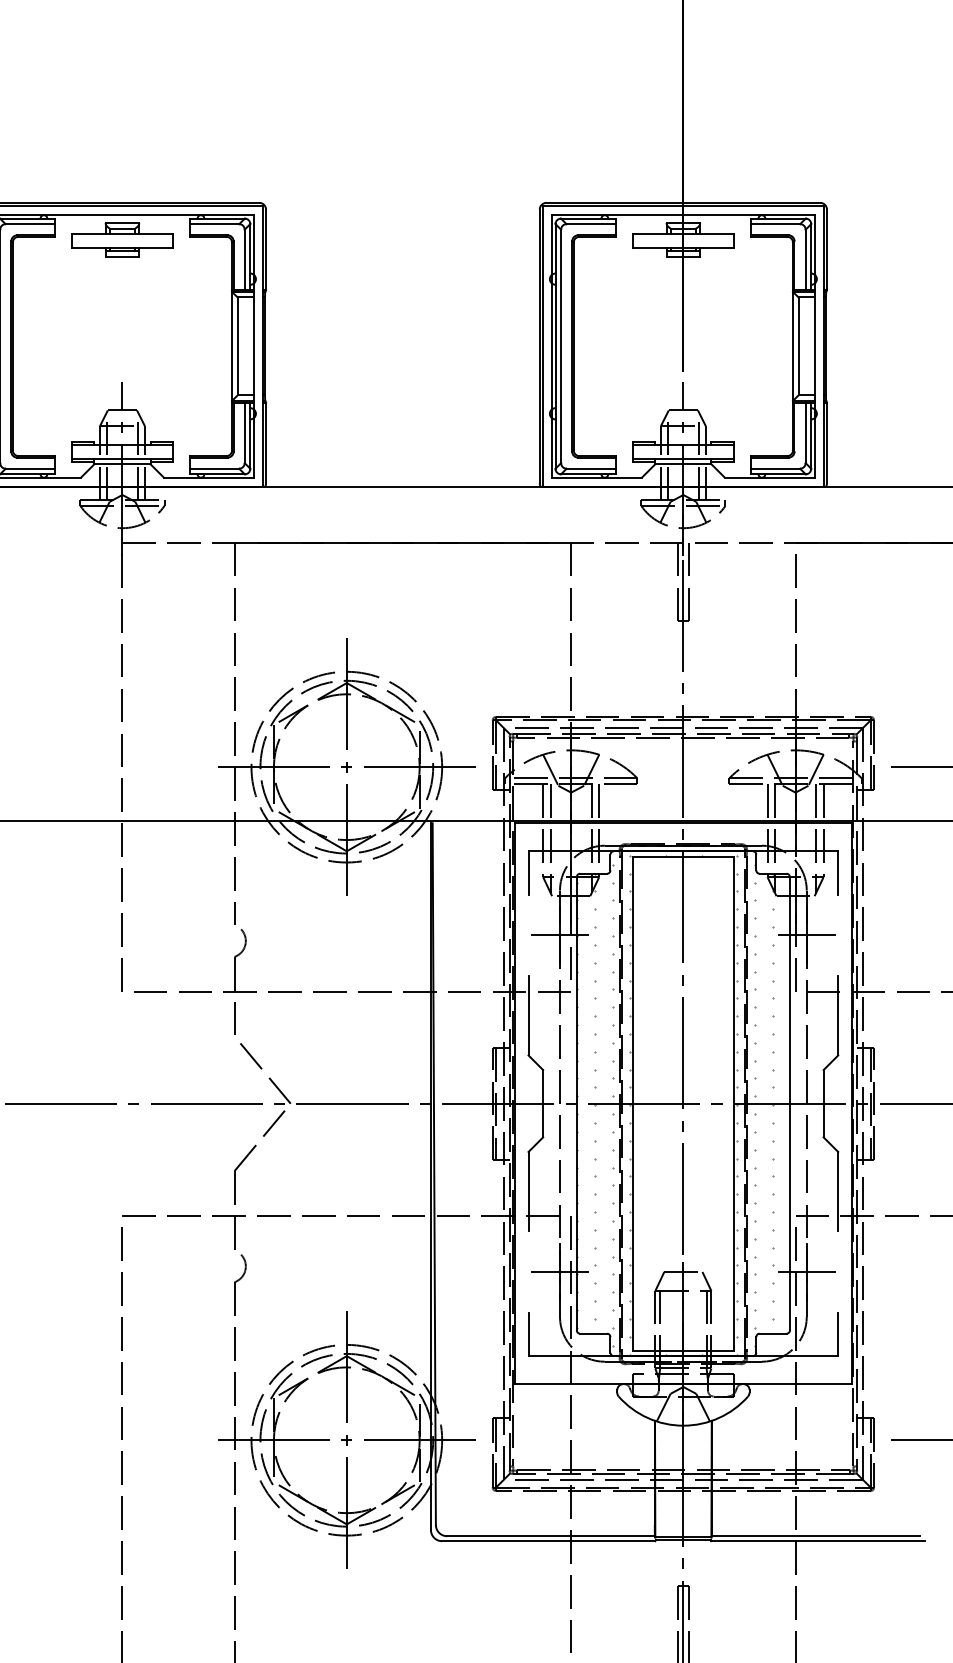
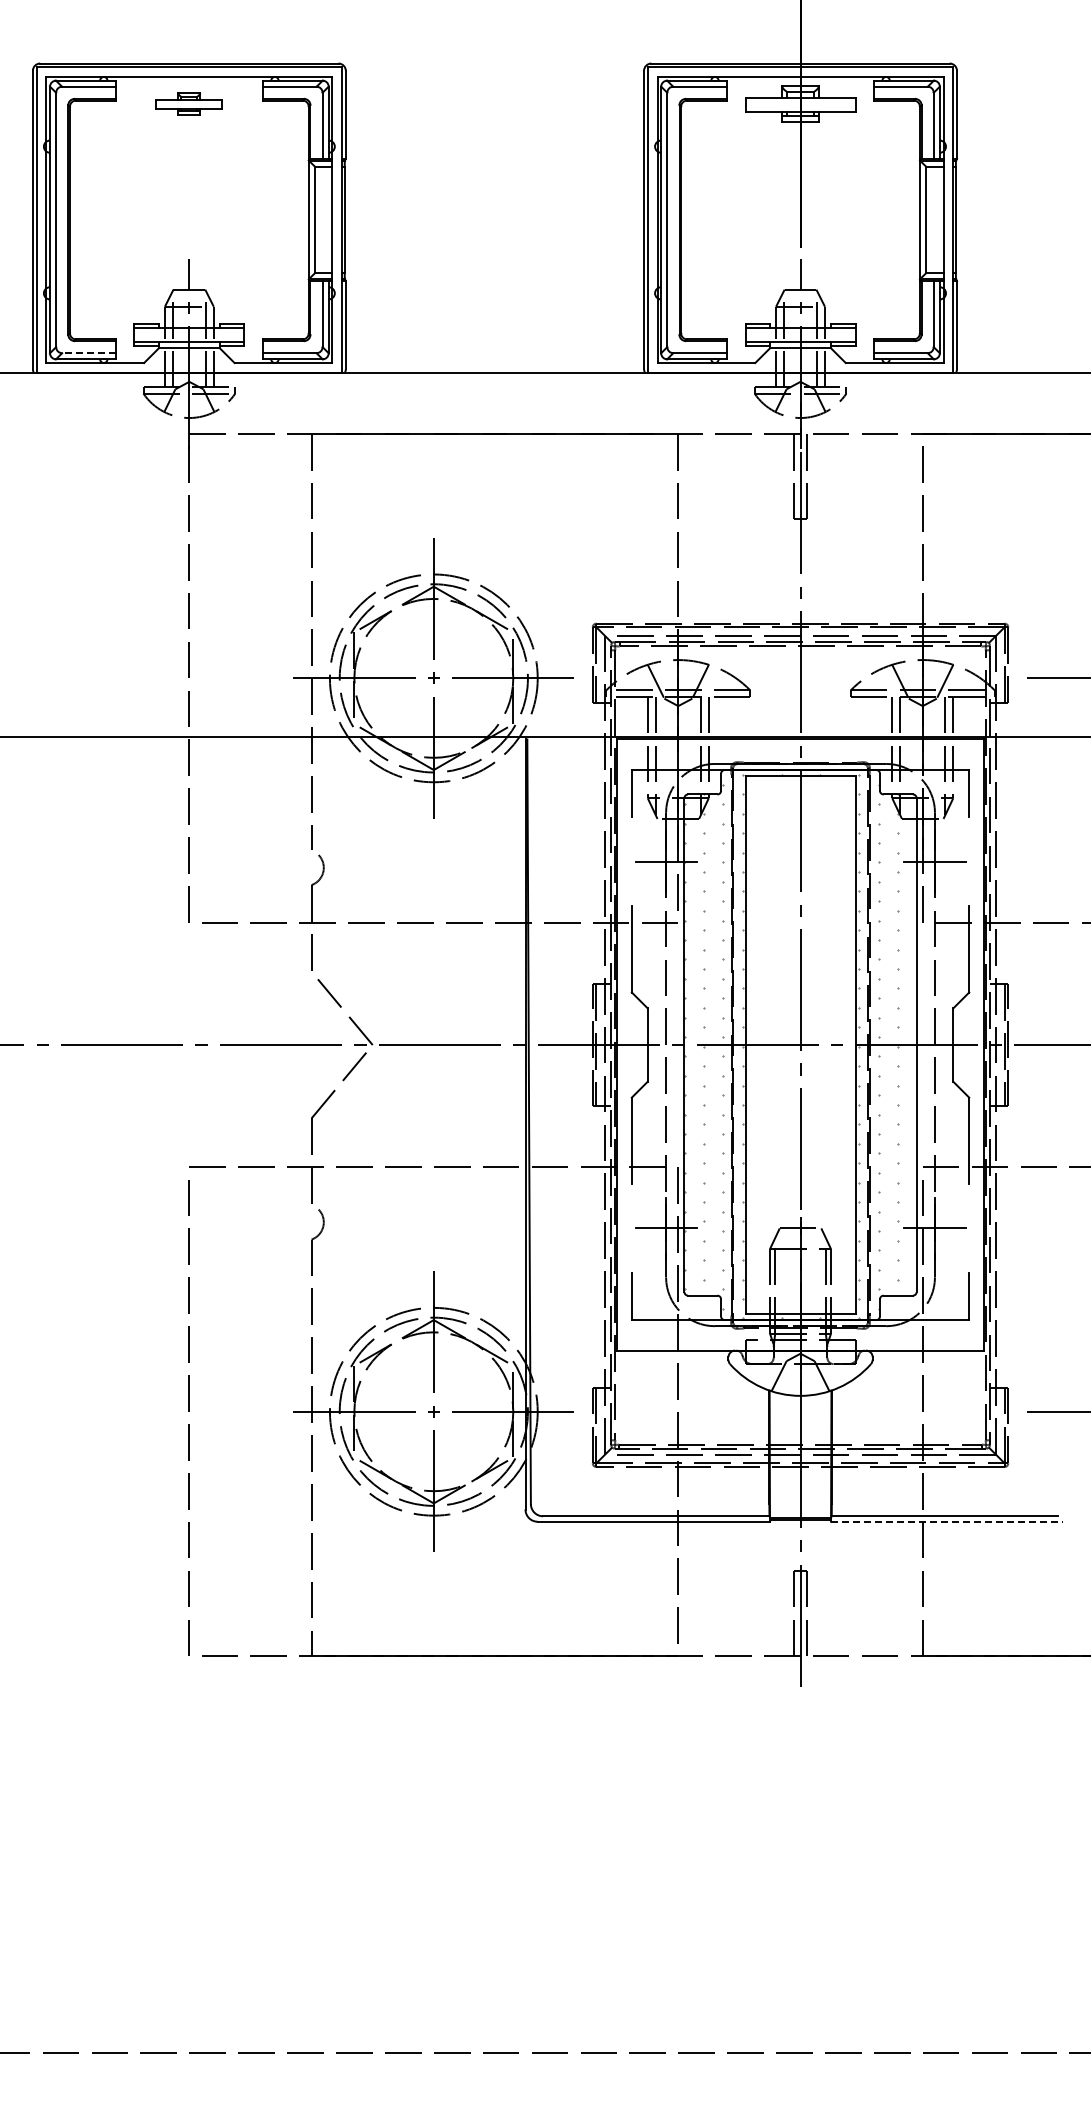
part: (121, 239) -> (188, 103), size x0.6
line: (30, 468) -> (89, 353), solid -> dashed
line: (818, 1540) -> (947, 1521), solid -> dashed

